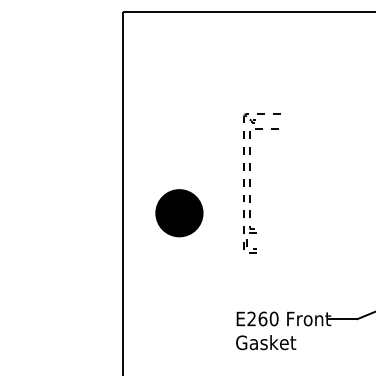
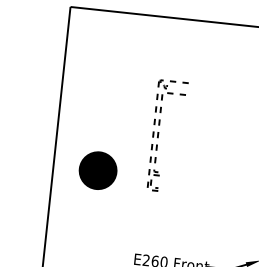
part: (250, 183) -> (158, 135), moved

